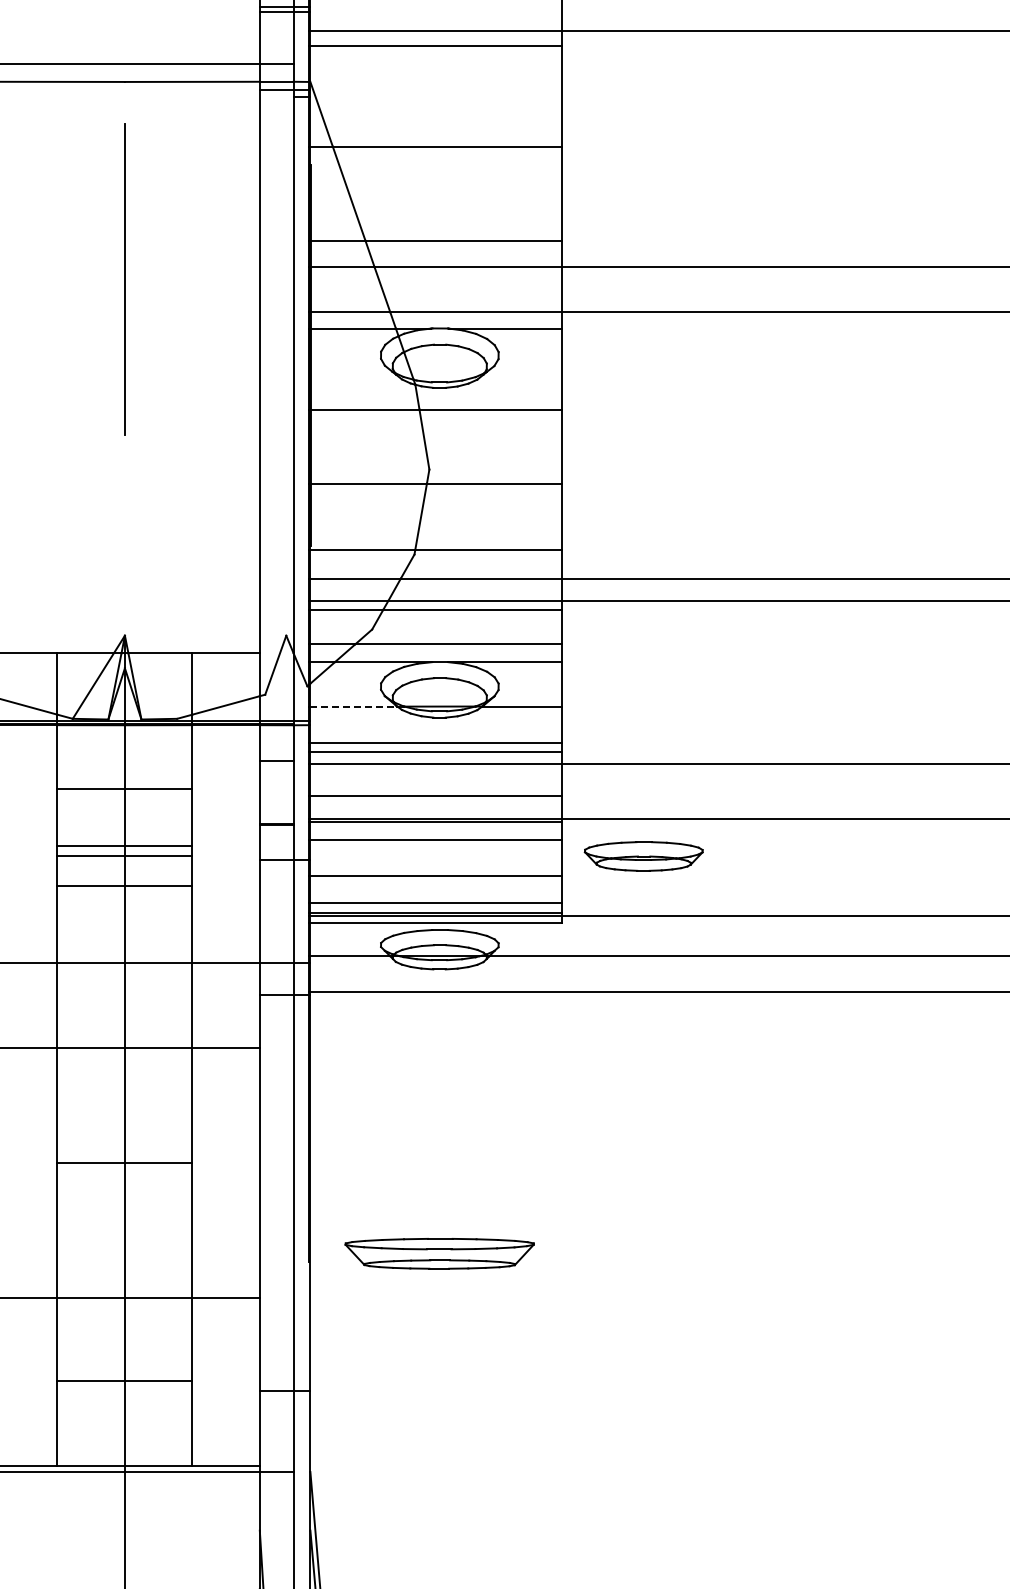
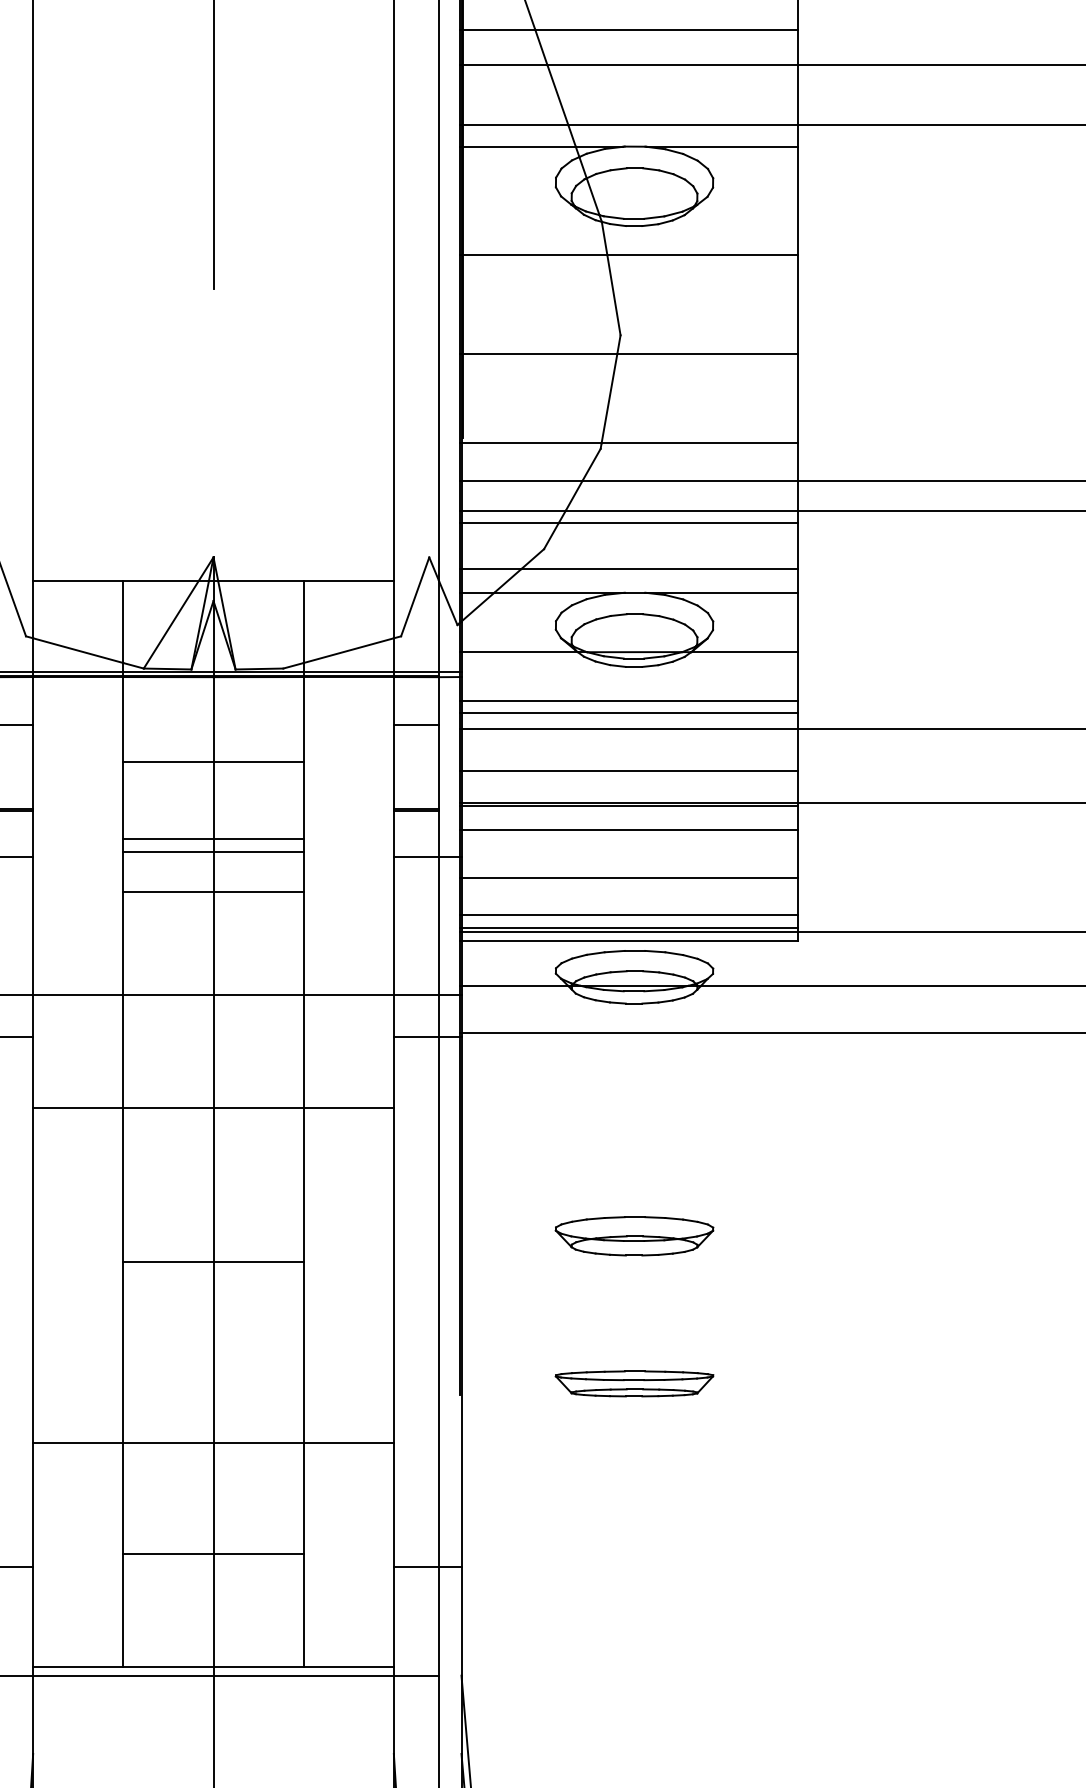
line: (353, 706) -> (519, 652), dashed -> solid
part: (643, 856) -> (634, 1236), moved
part: (439, 1253) -> (634, 1383), size x0.62

